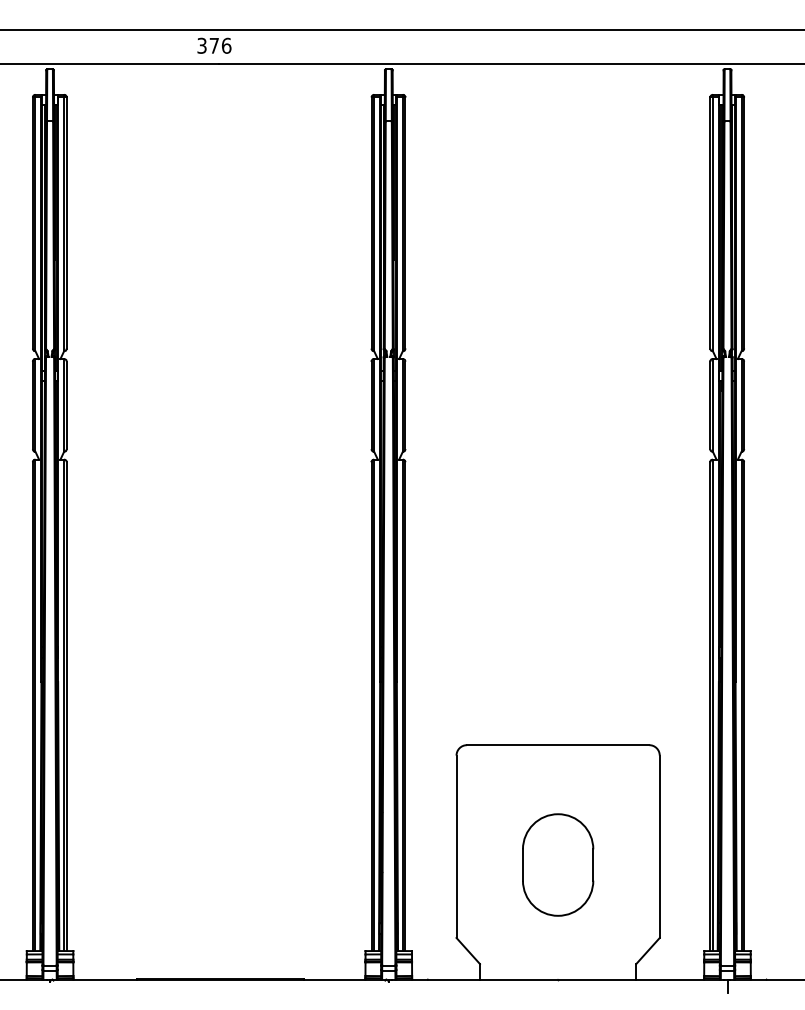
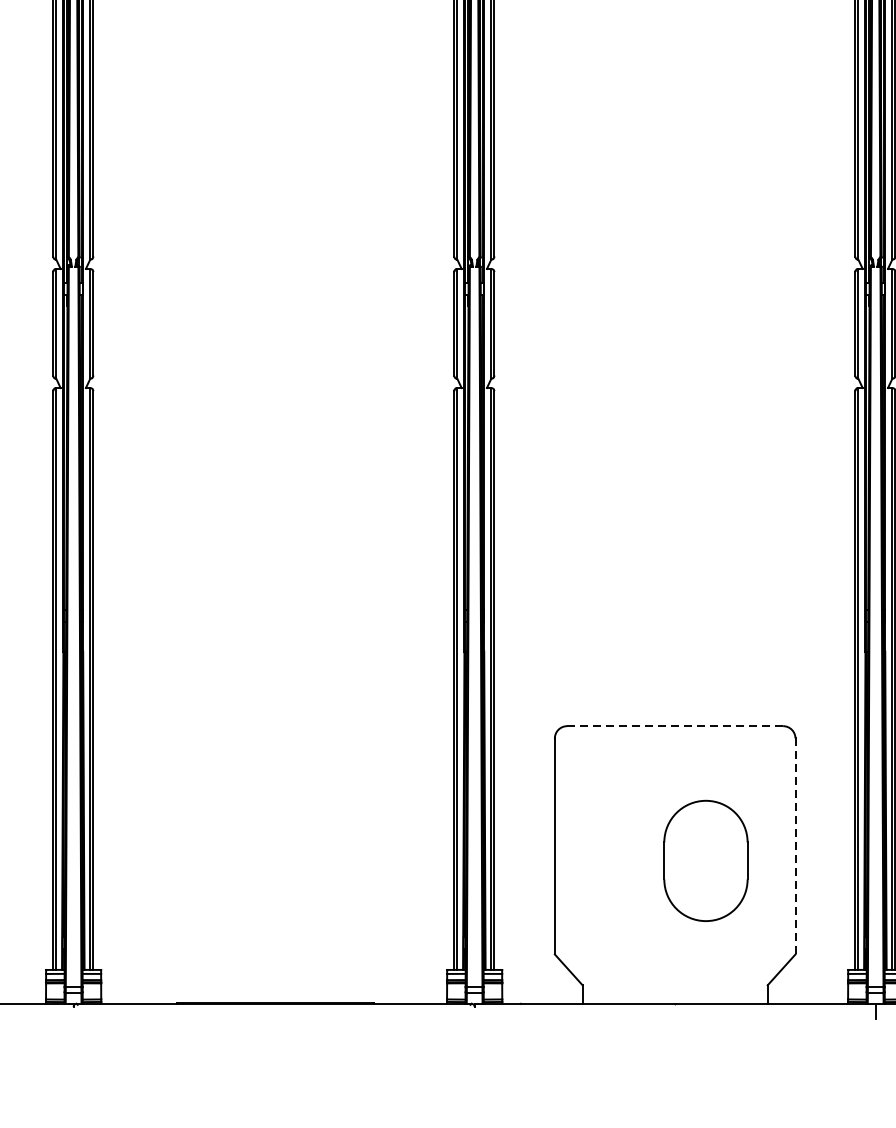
line: (557, 745) -> (674, 726), solid -> dashed
line: (659, 846) -> (795, 846), solid -> dashed
part: (558, 864) -> (706, 860), moved

